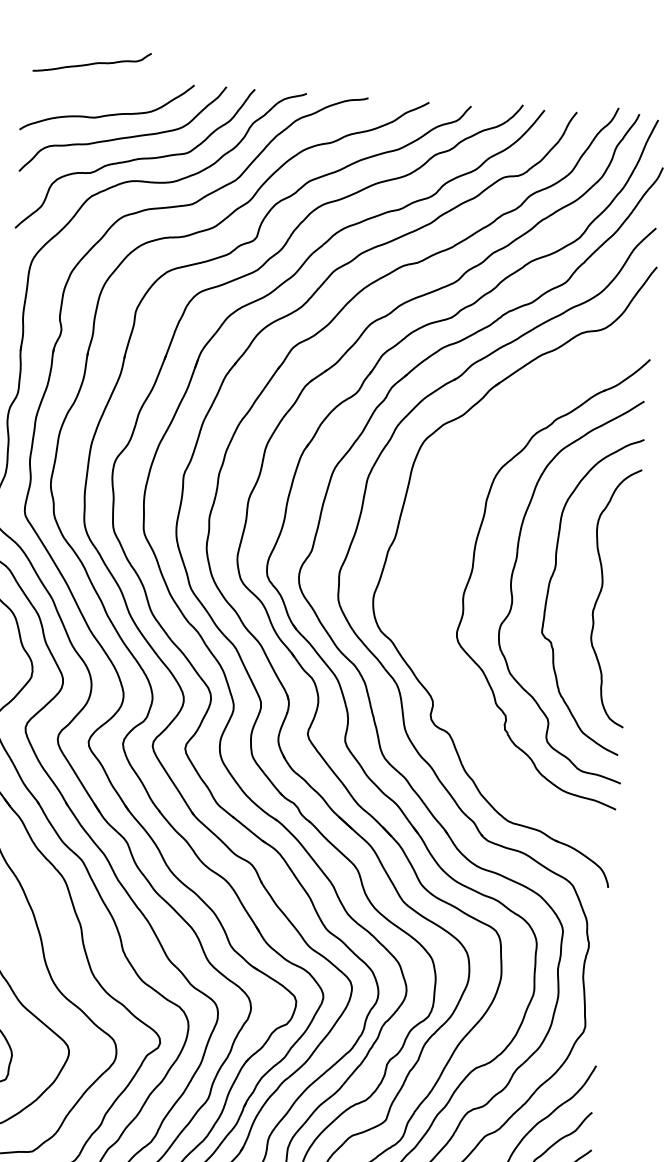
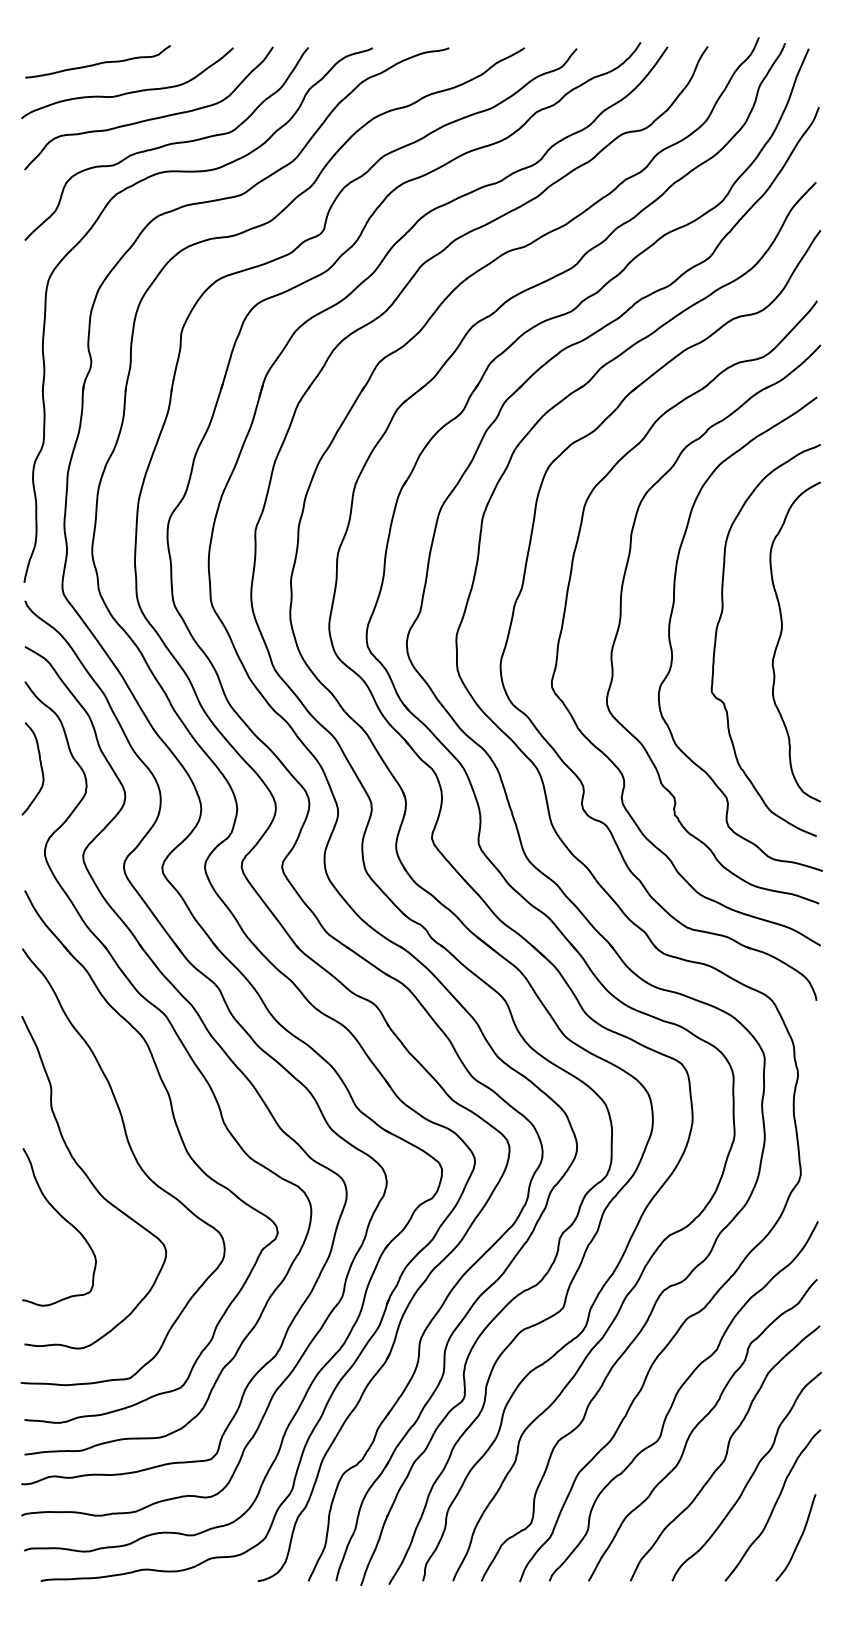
curve: (91, 63) -> (97, 63), moved
part: (429, 556) -> (566, 607), added

